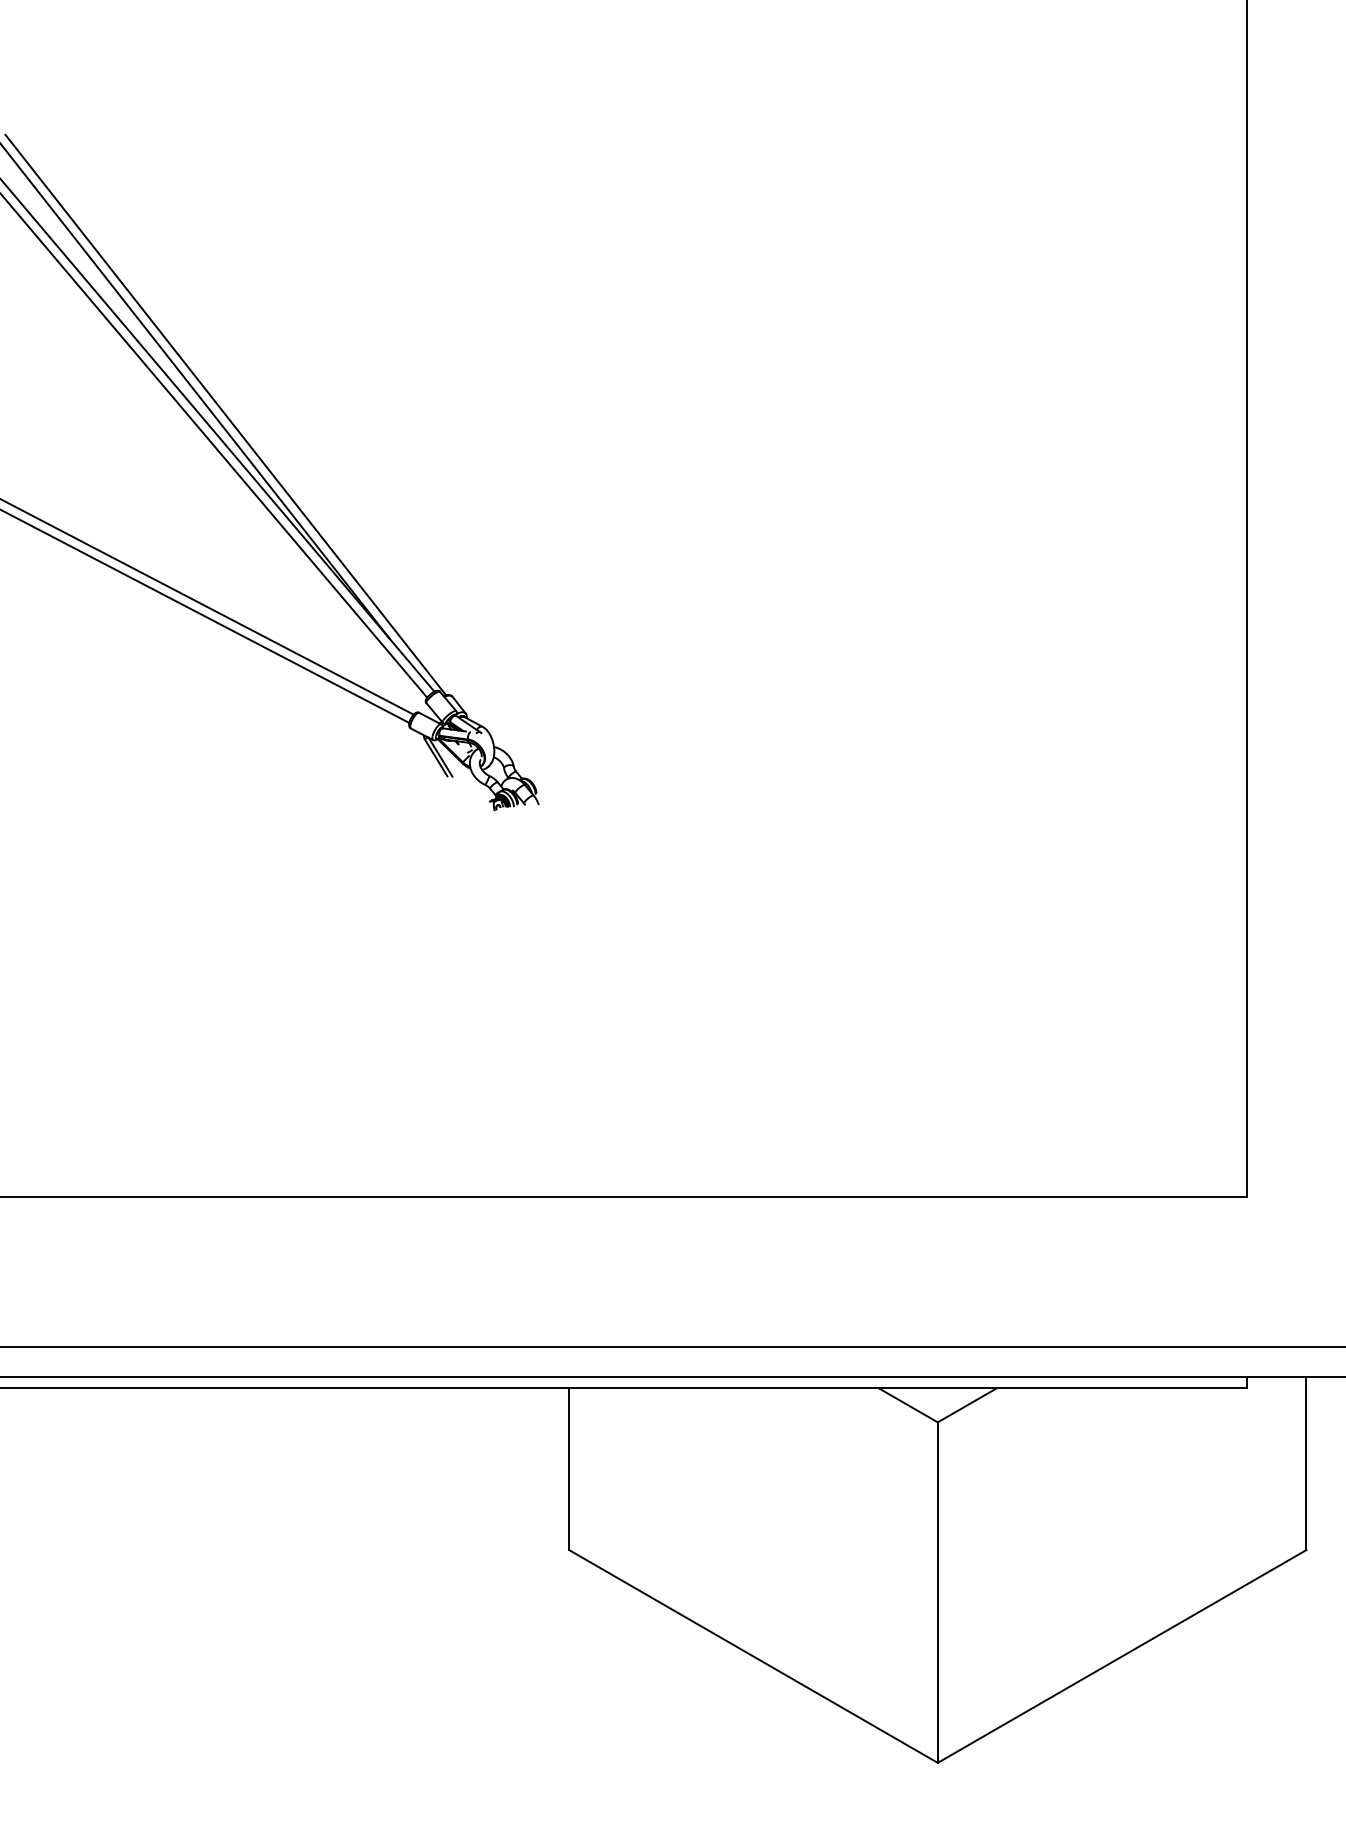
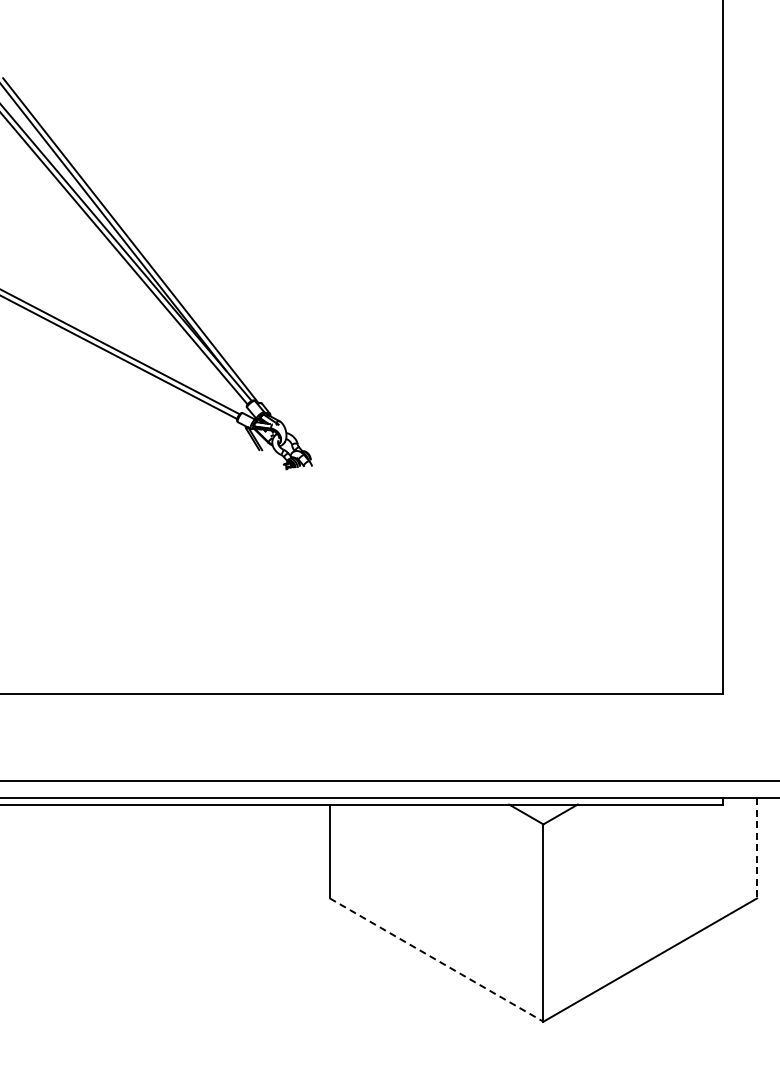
line: (1307, 1463) -> (757, 848), solid -> dashed
line: (754, 1657) -> (437, 960), solid -> dashed

